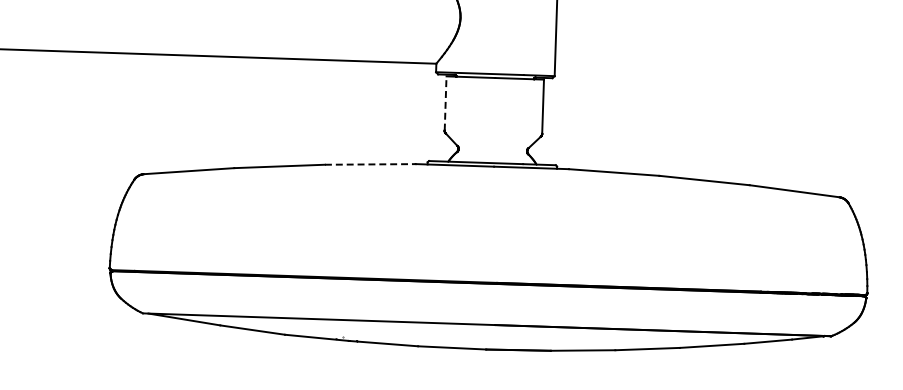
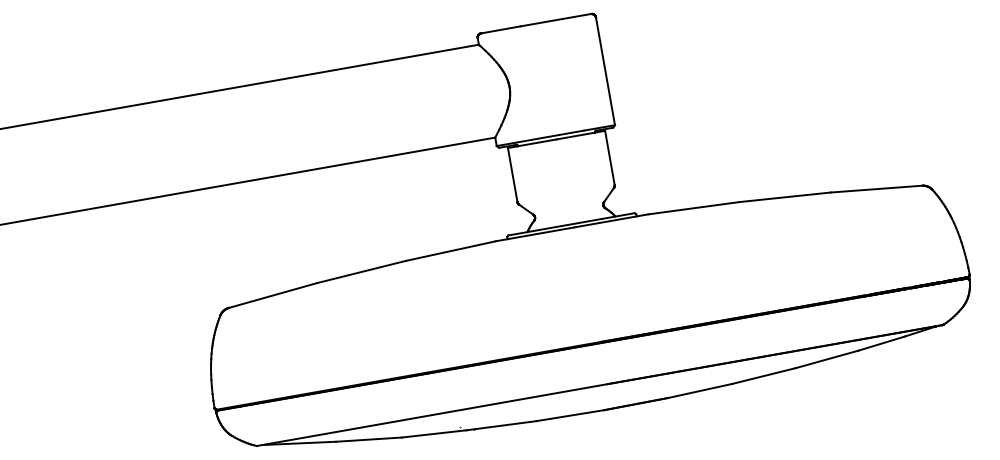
line: (445, 102) -> (512, 174), dashed -> solid
line: (369, 164) -> (450, 251), dashed -> solid

